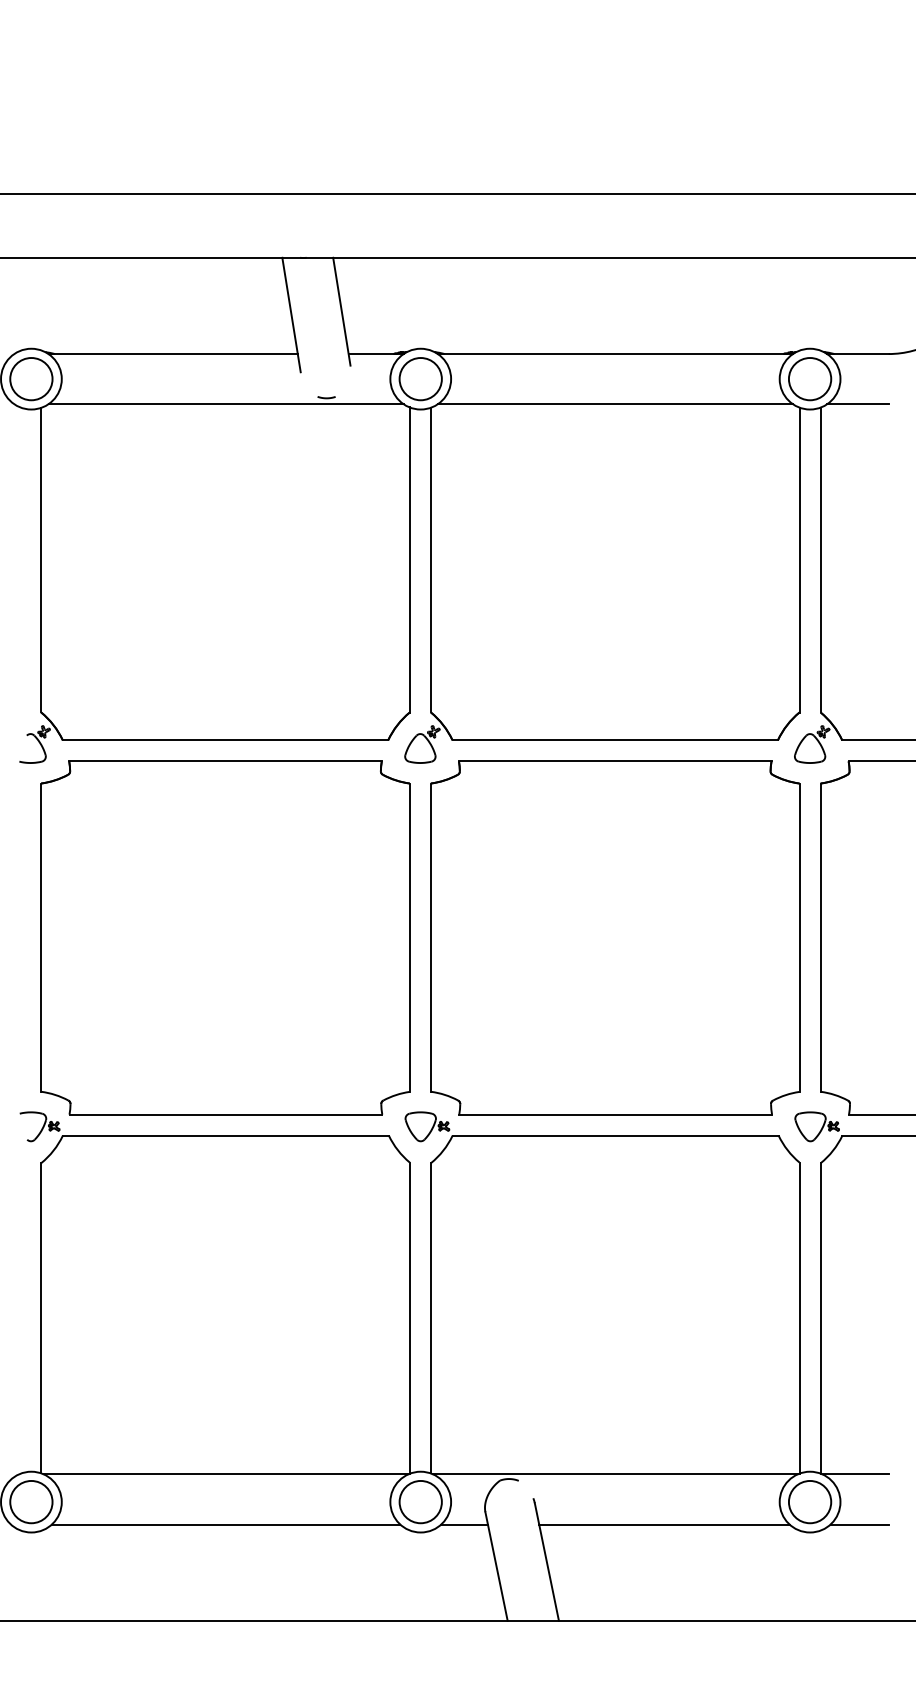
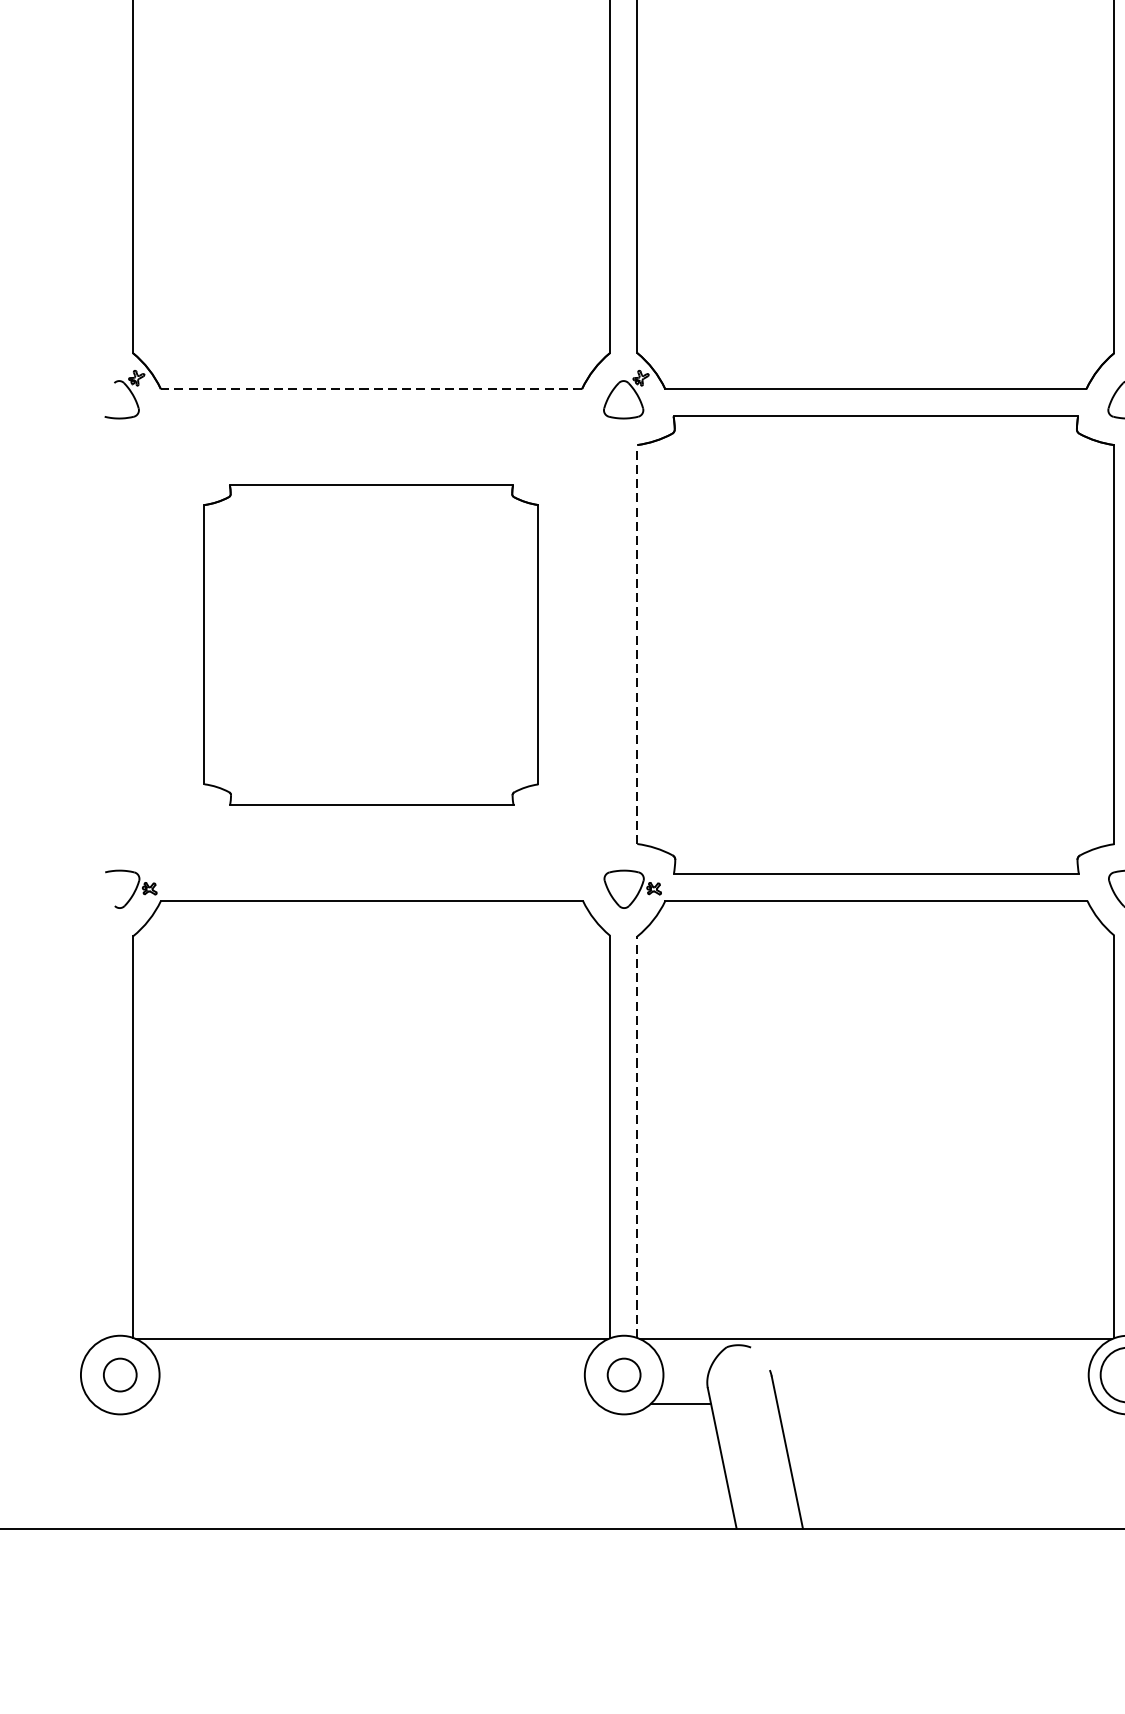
line: (225, 740) -> (371, 389), solid -> dashed
part: (225, 937) -> (371, 644), size x0.7
line: (430, 937) -> (636, 644), solid -> dashed
line: (430, 1317) -> (636, 1136), solid -> dashed
circle: (31, 1501) -> (120, 1374), size x0.6
circle: (420, 1501) -> (623, 1374), size x0.6
line: (225, 1524) -> (371, 1404), removed
line: (664, 1524) -> (939, 1404), removed

